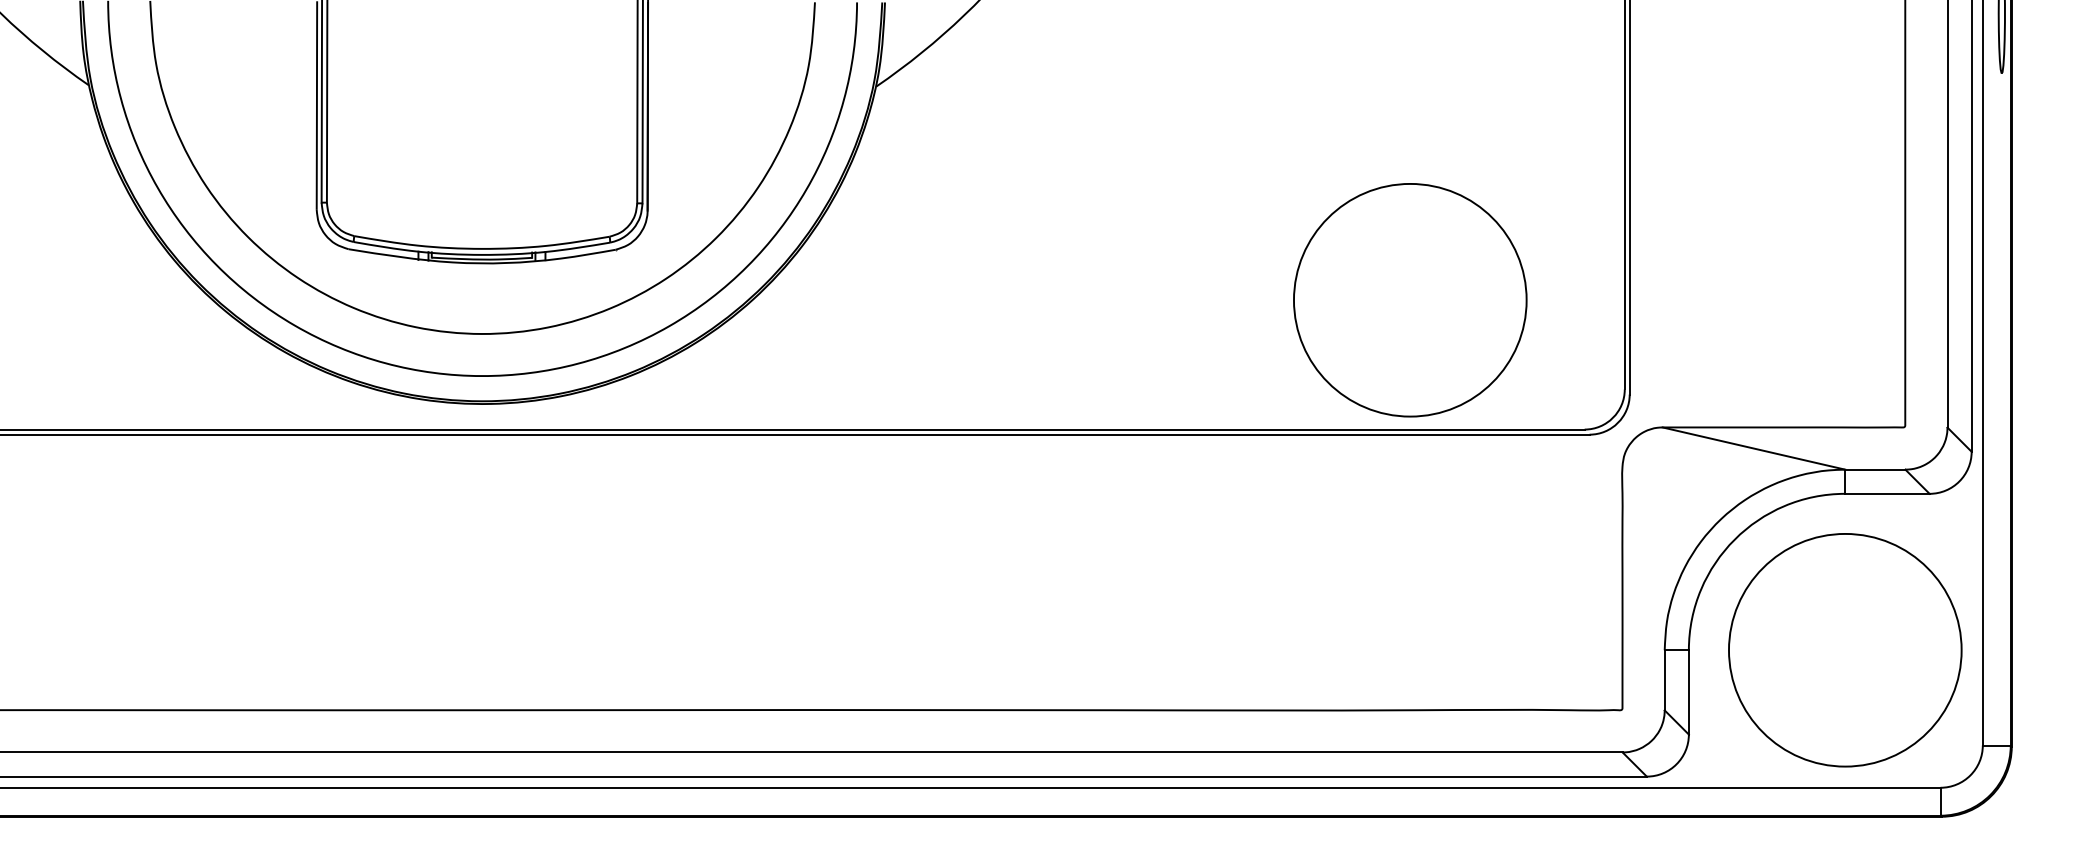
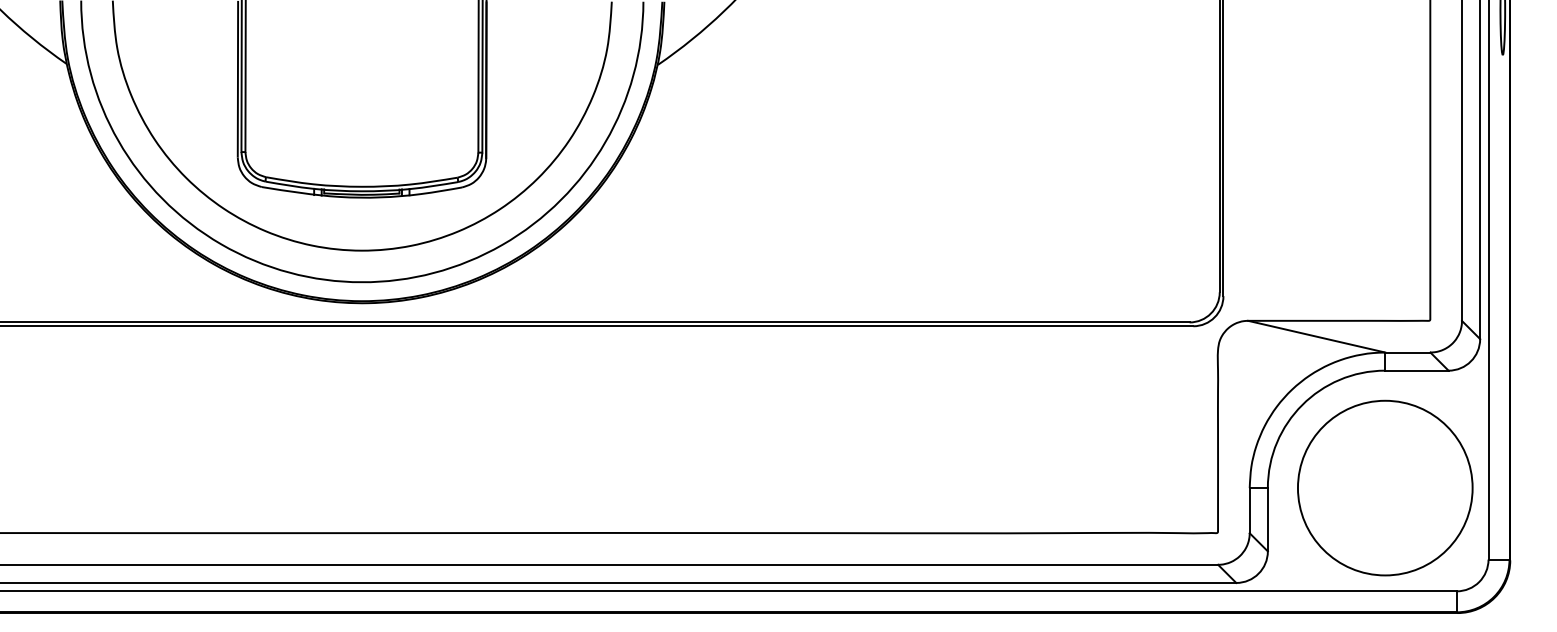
circle: (1410, 300) -> (1058, 225), removed

